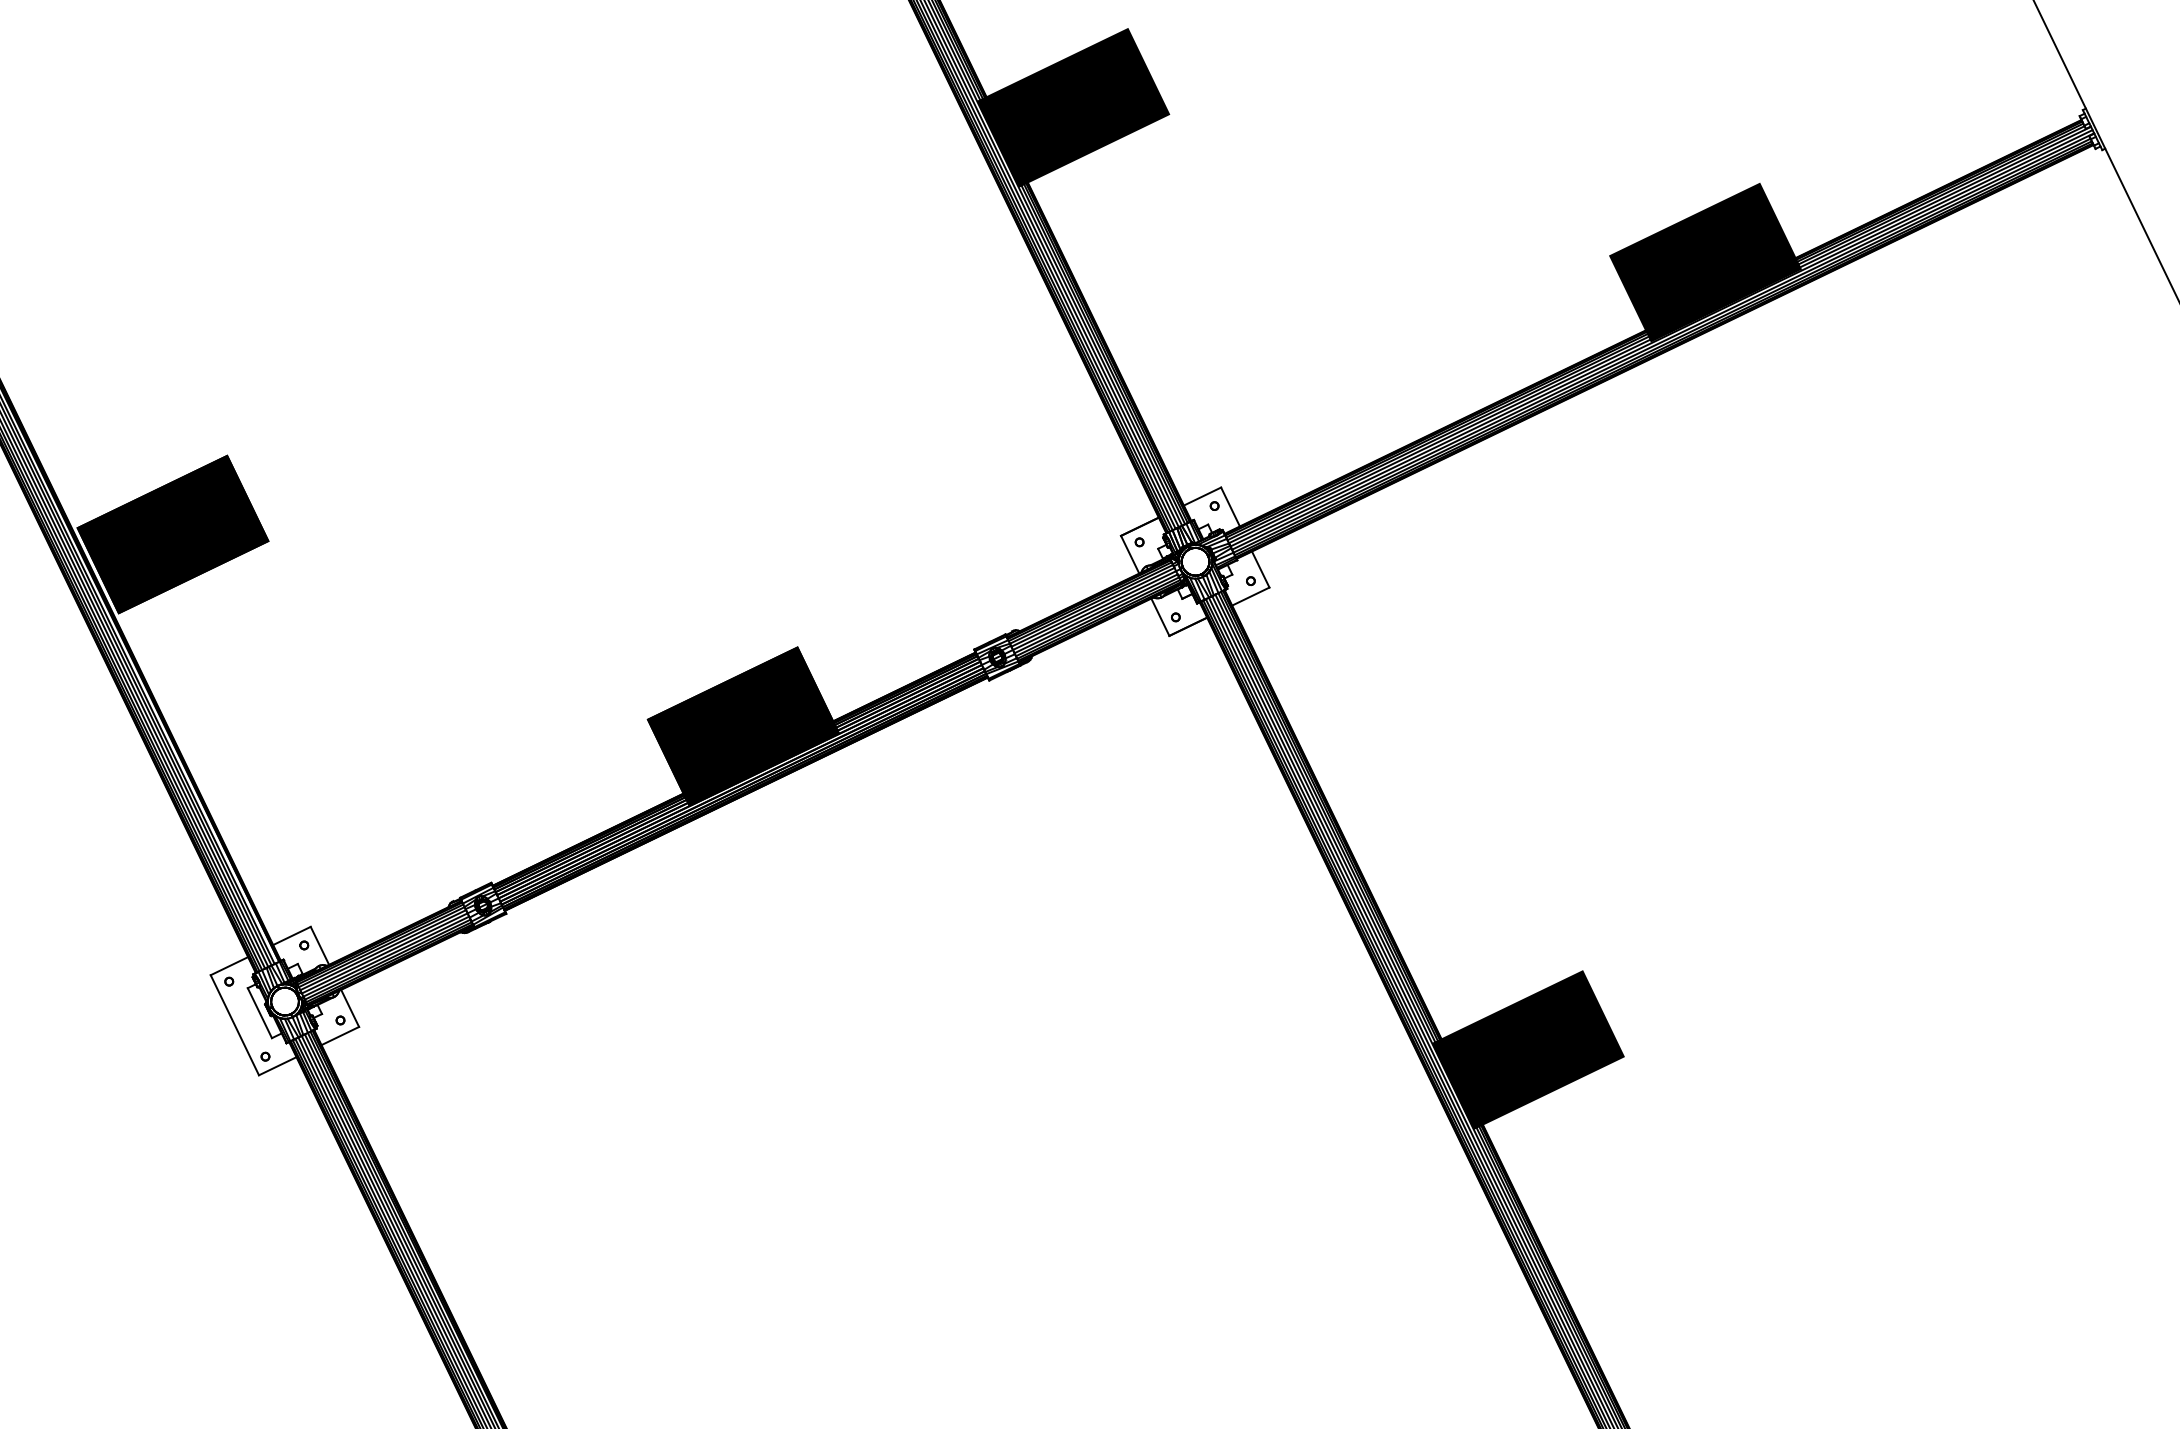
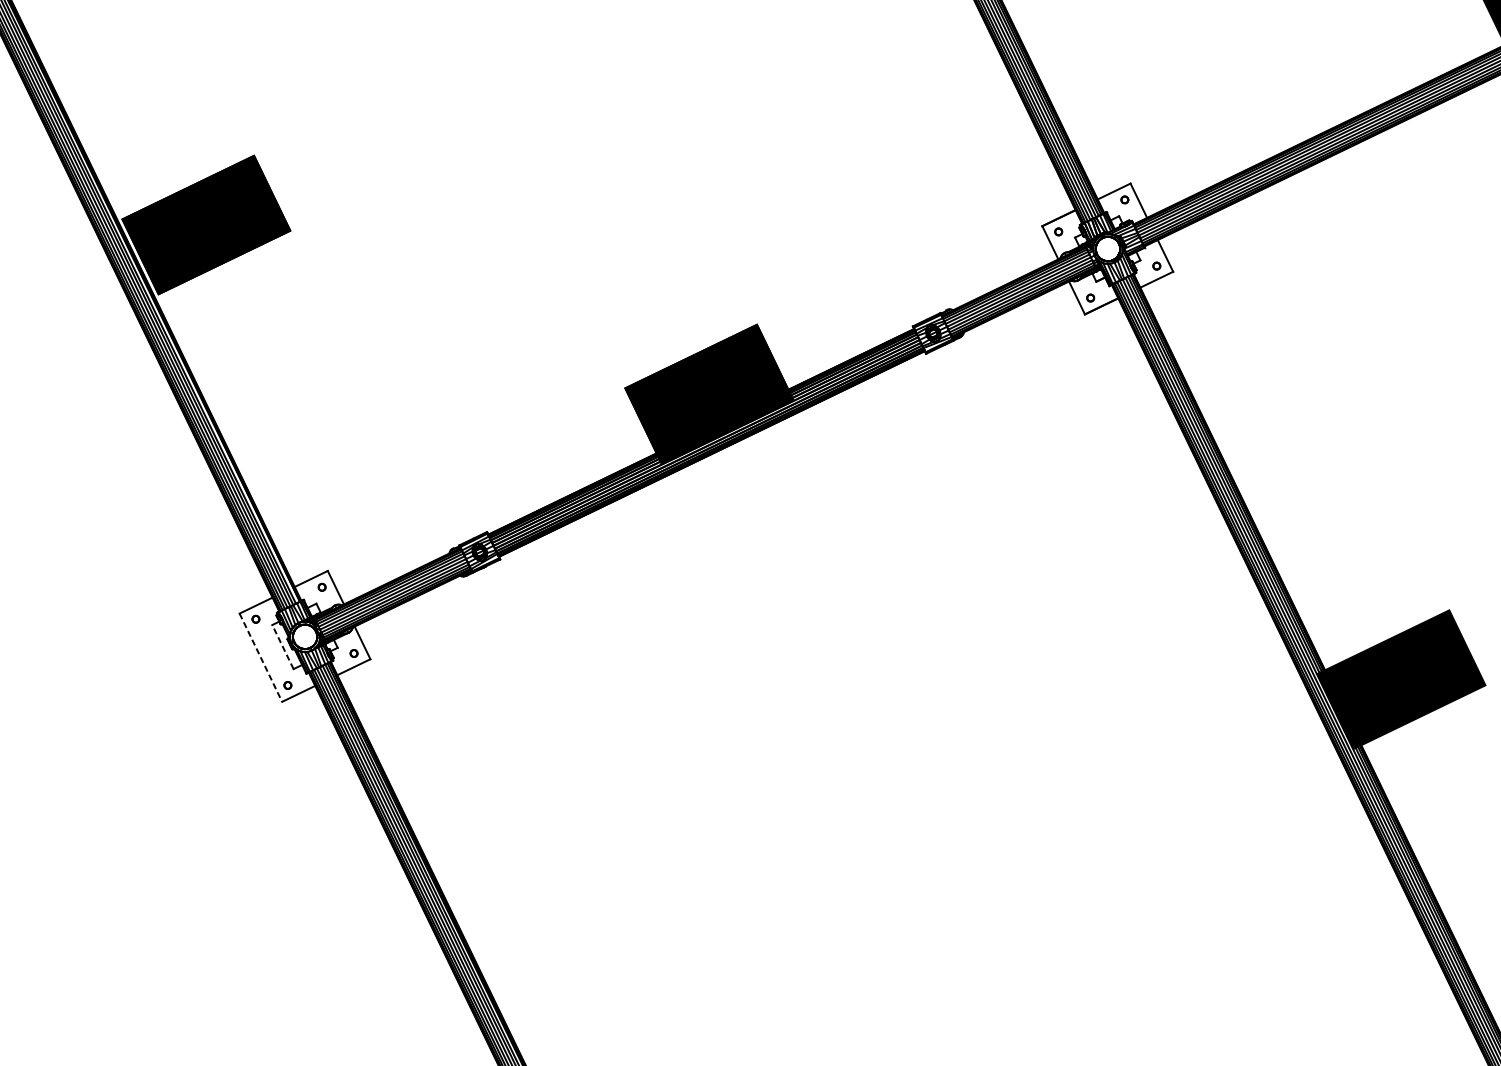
line: (259, 1013) -> (282, 647), solid -> dashed
line: (234, 1025) -> (260, 657), solid -> dashed

